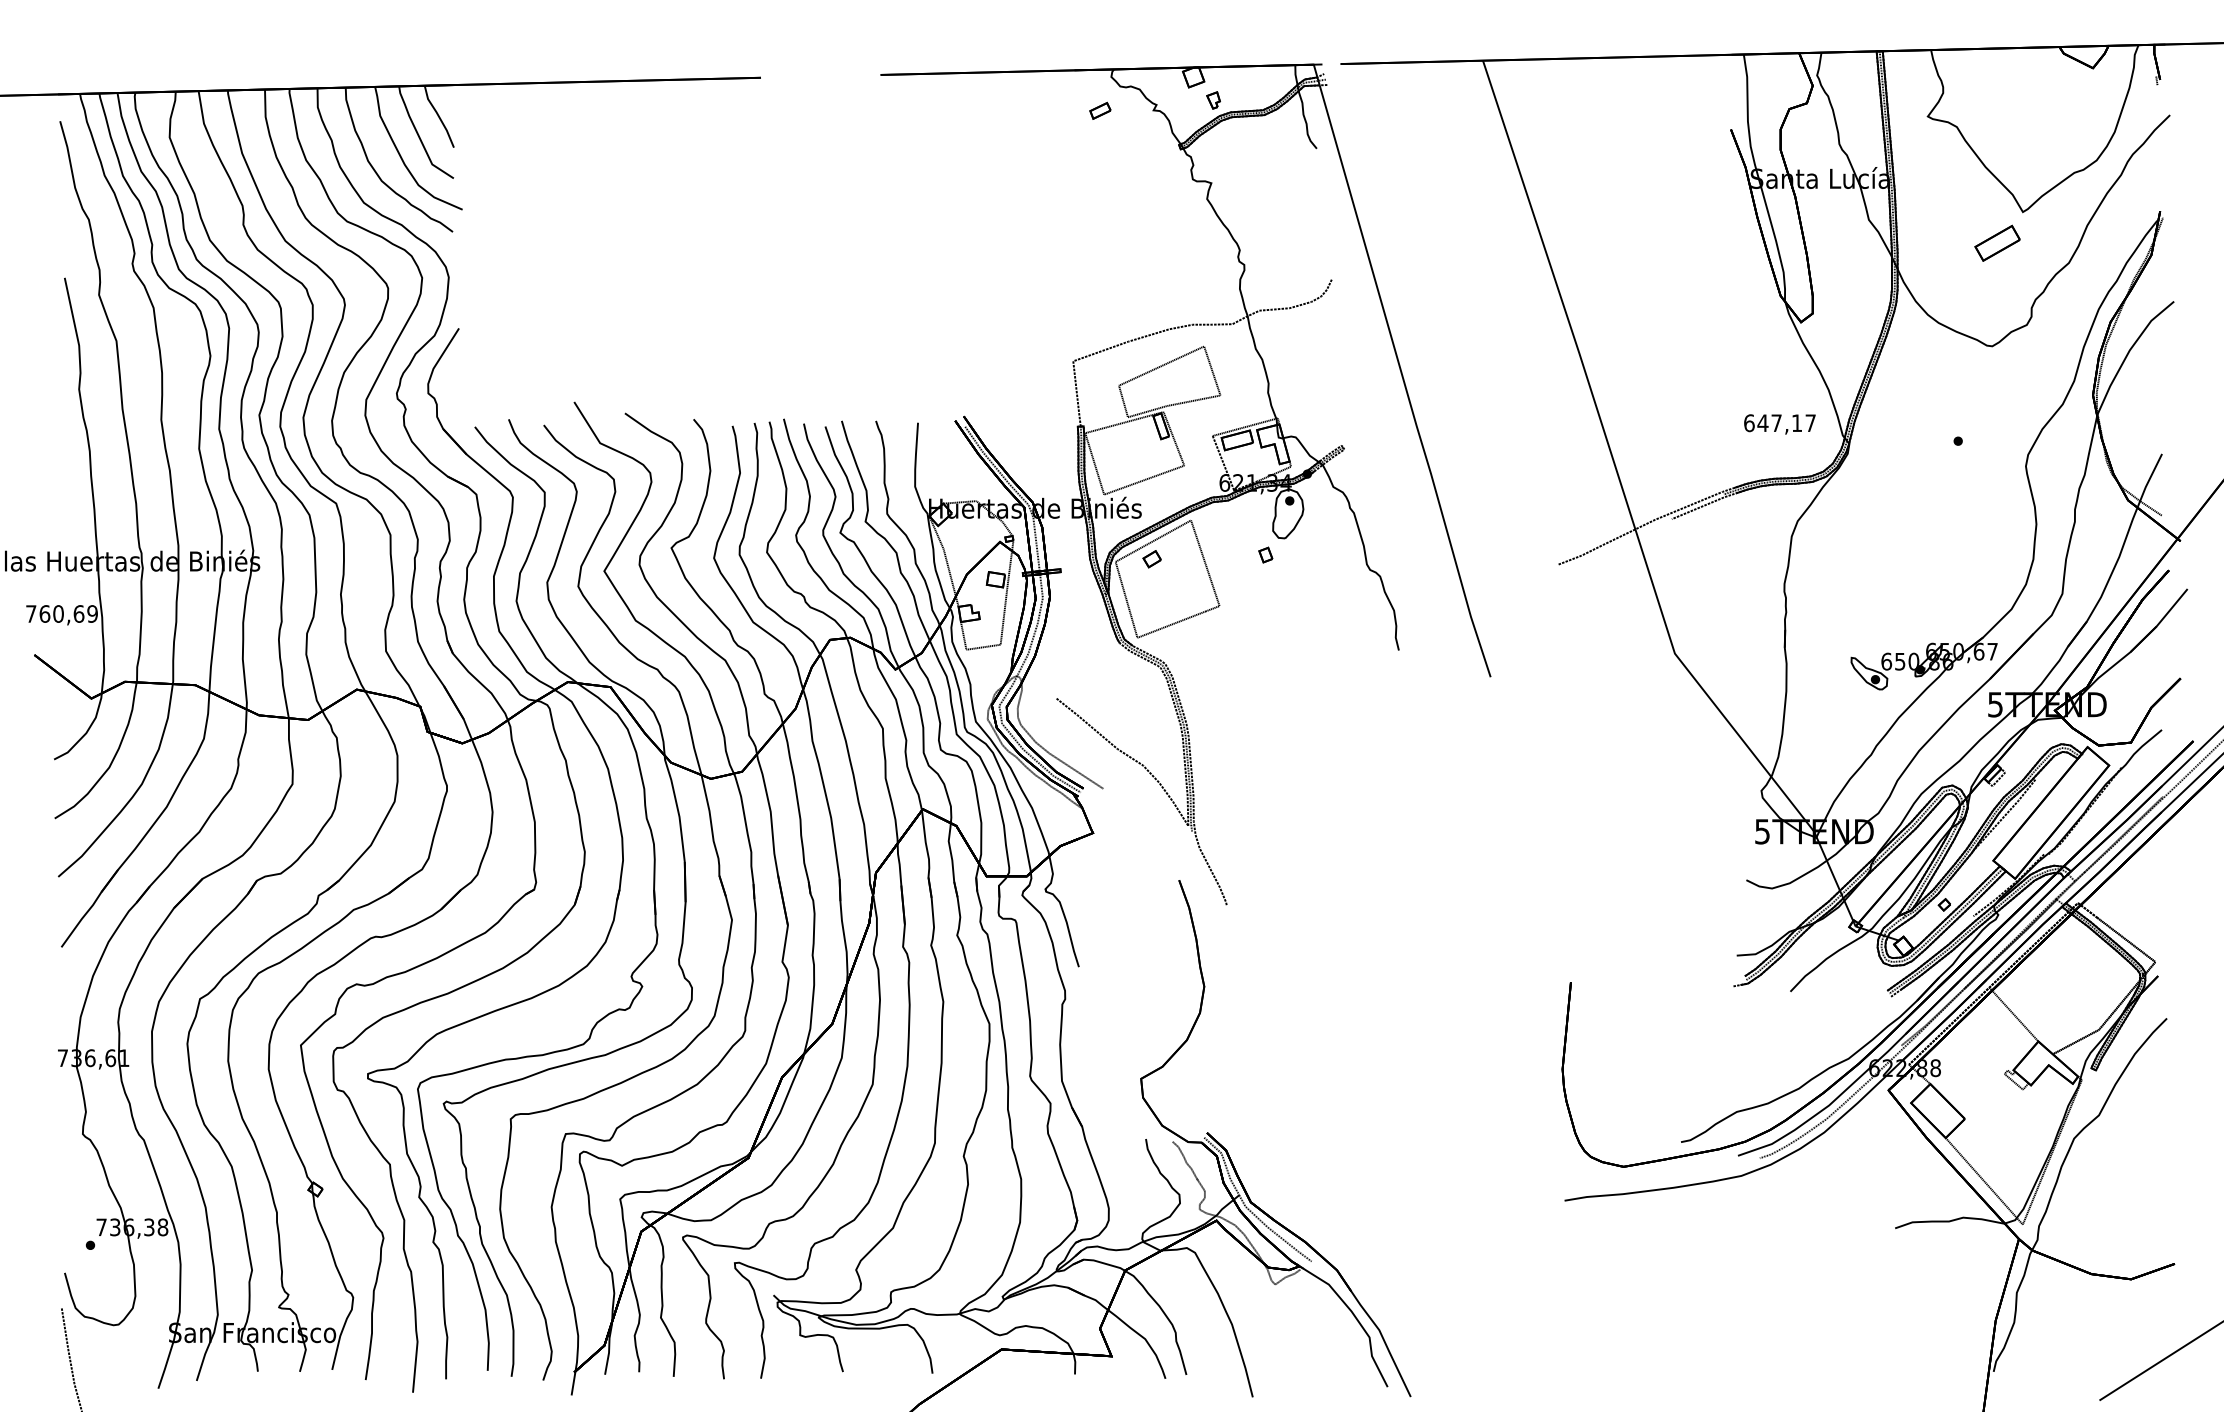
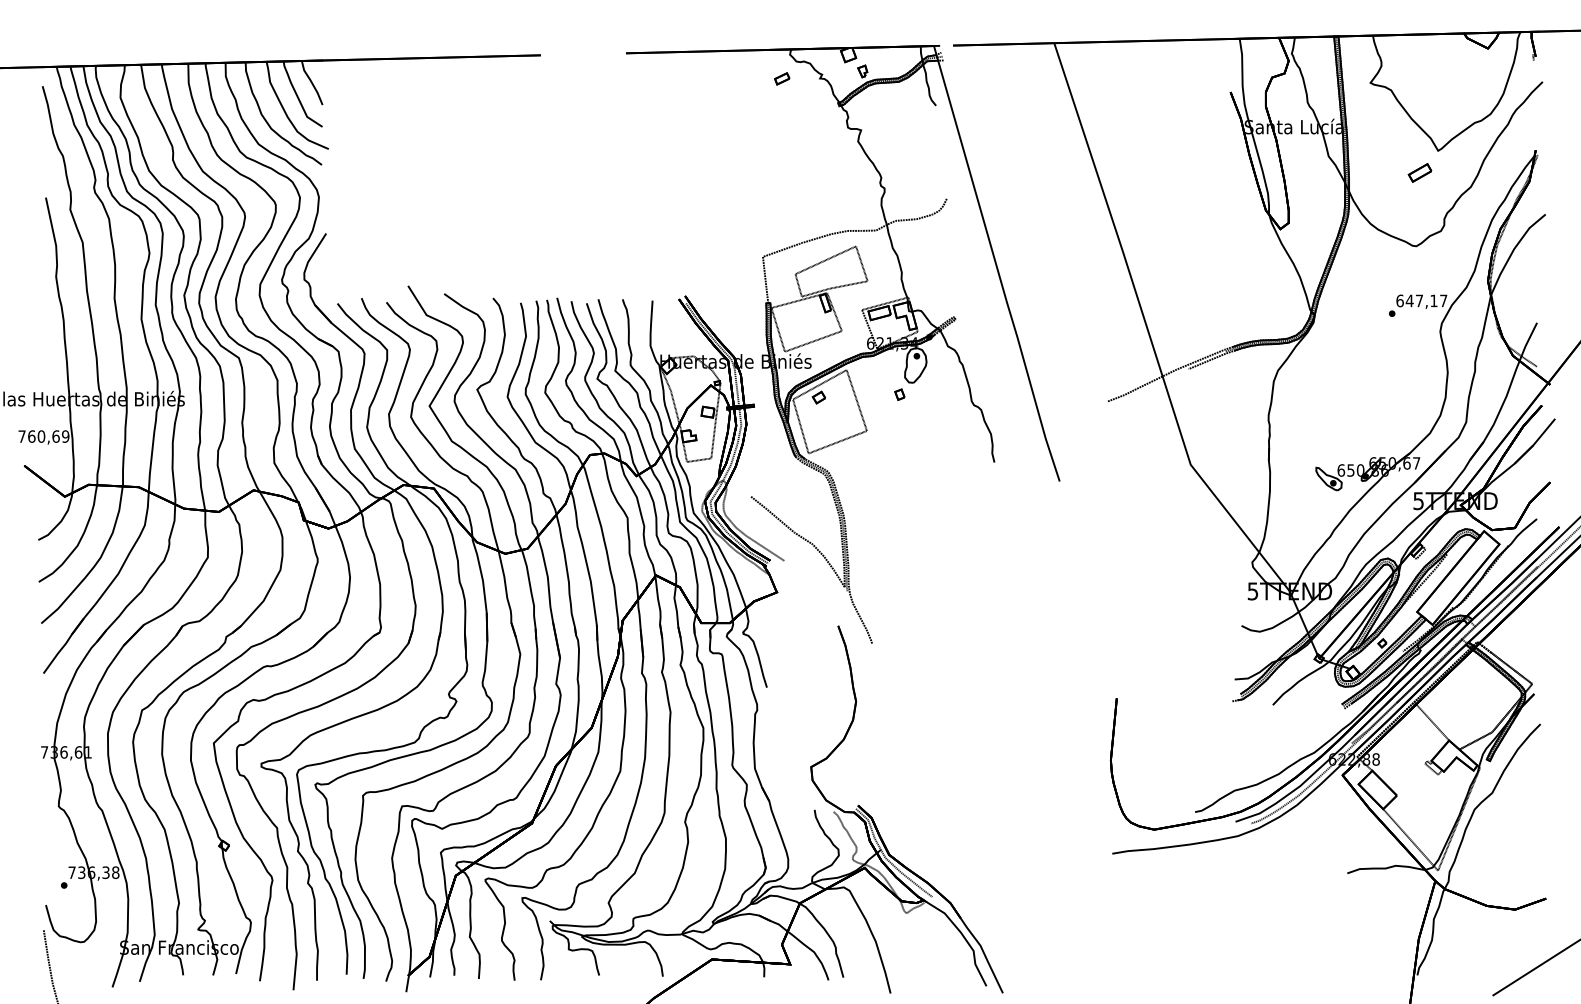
part: (1997, 242) -> (1420, 172), size x0.71
text: (1779, 424) -> (1421, 301), moved

